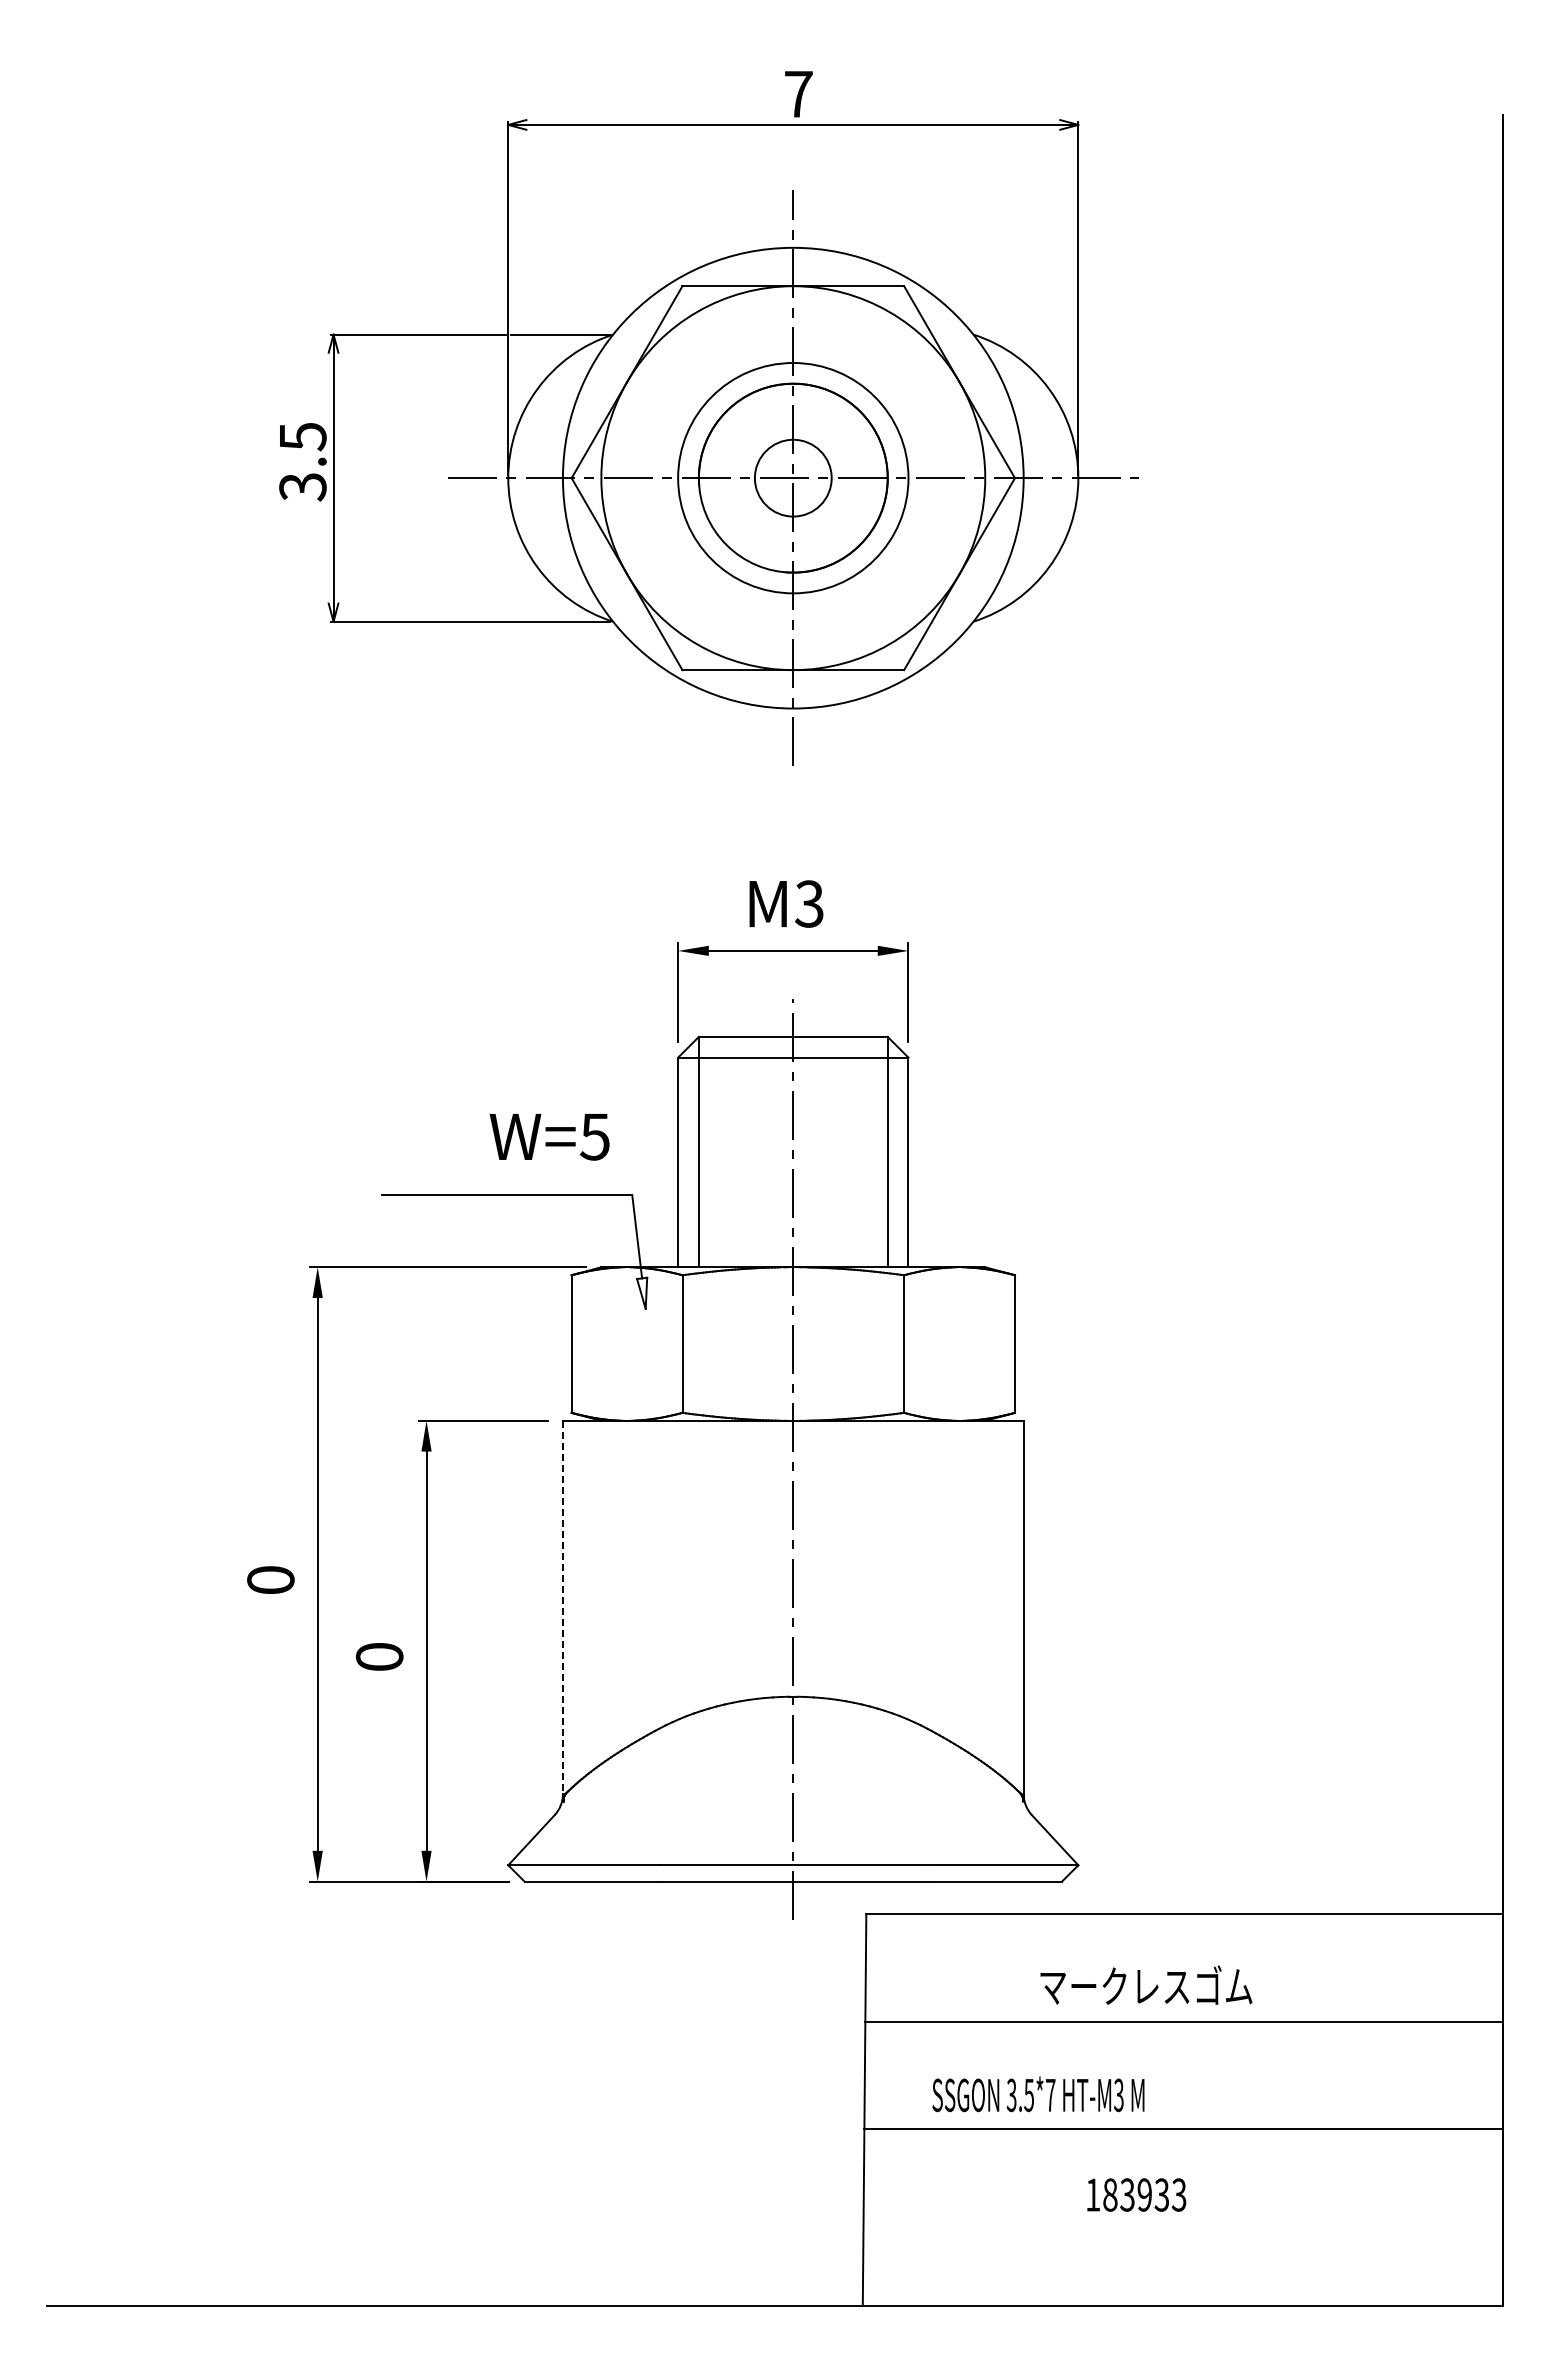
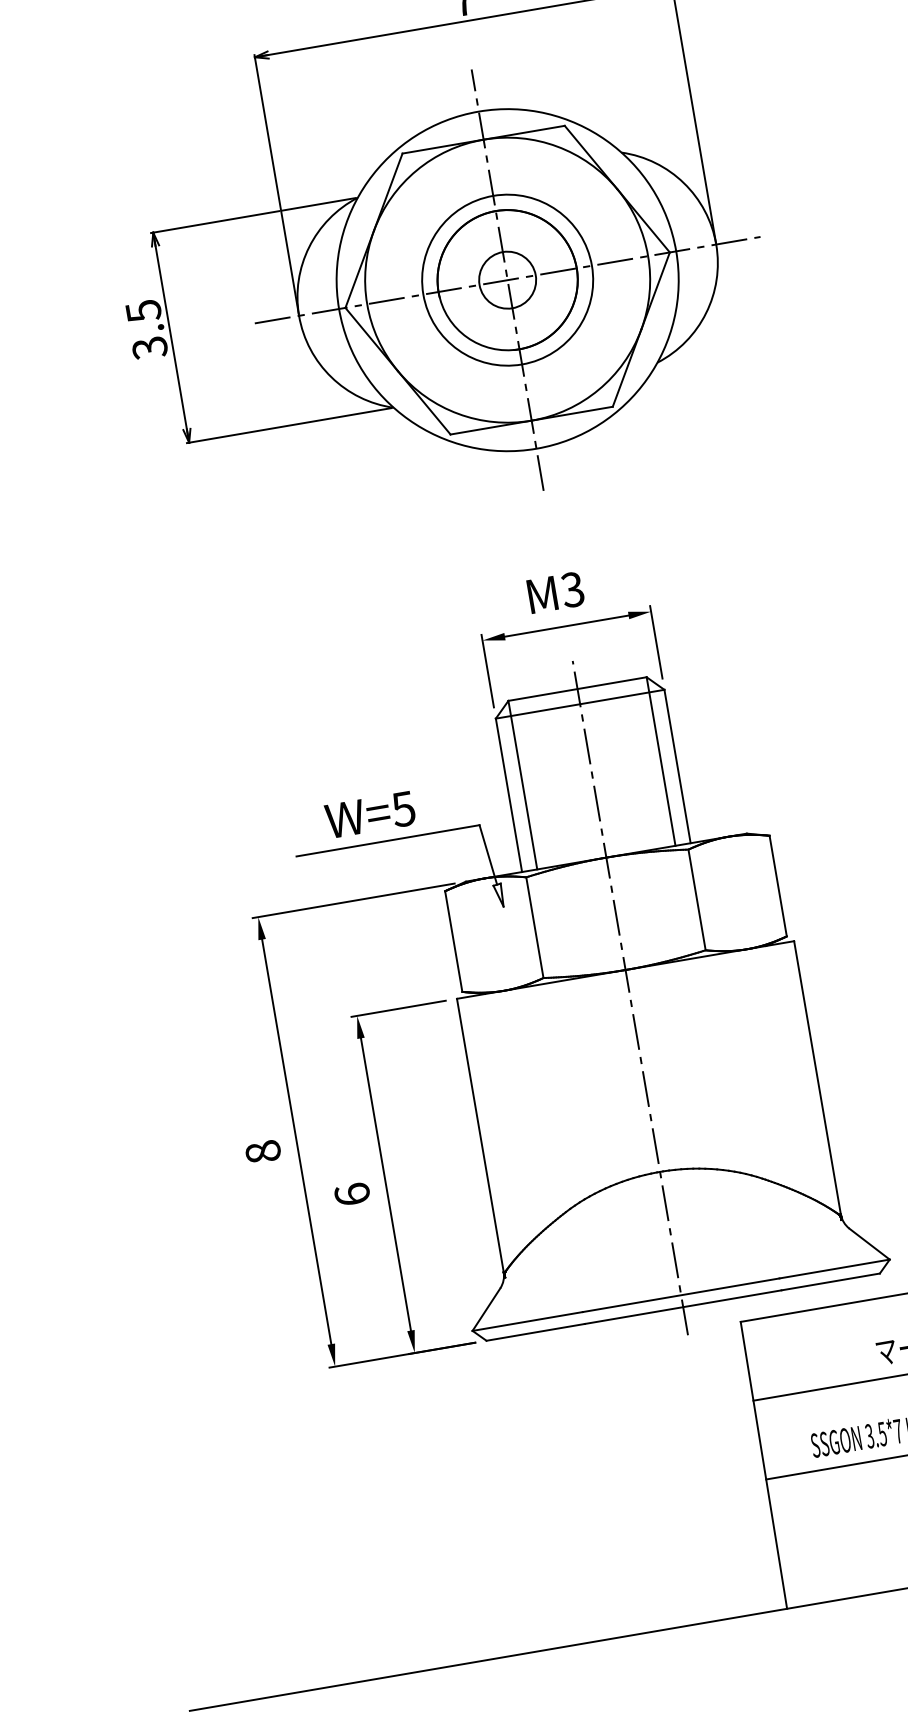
text: (549, 1137) -> (370, 815), moved
text: (270, 1580) -> (262, 1152), 0 -> 8
line: (562, 1607) -> (480, 1135), dashed -> solid
text: (379, 1656) -> (352, 1194), 0 -> 6

